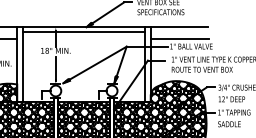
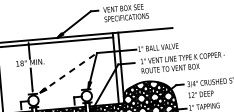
line: (179, 38) -> (146, 40), removed
line: (94, 65) -> (68, 73), solid -> dashed

